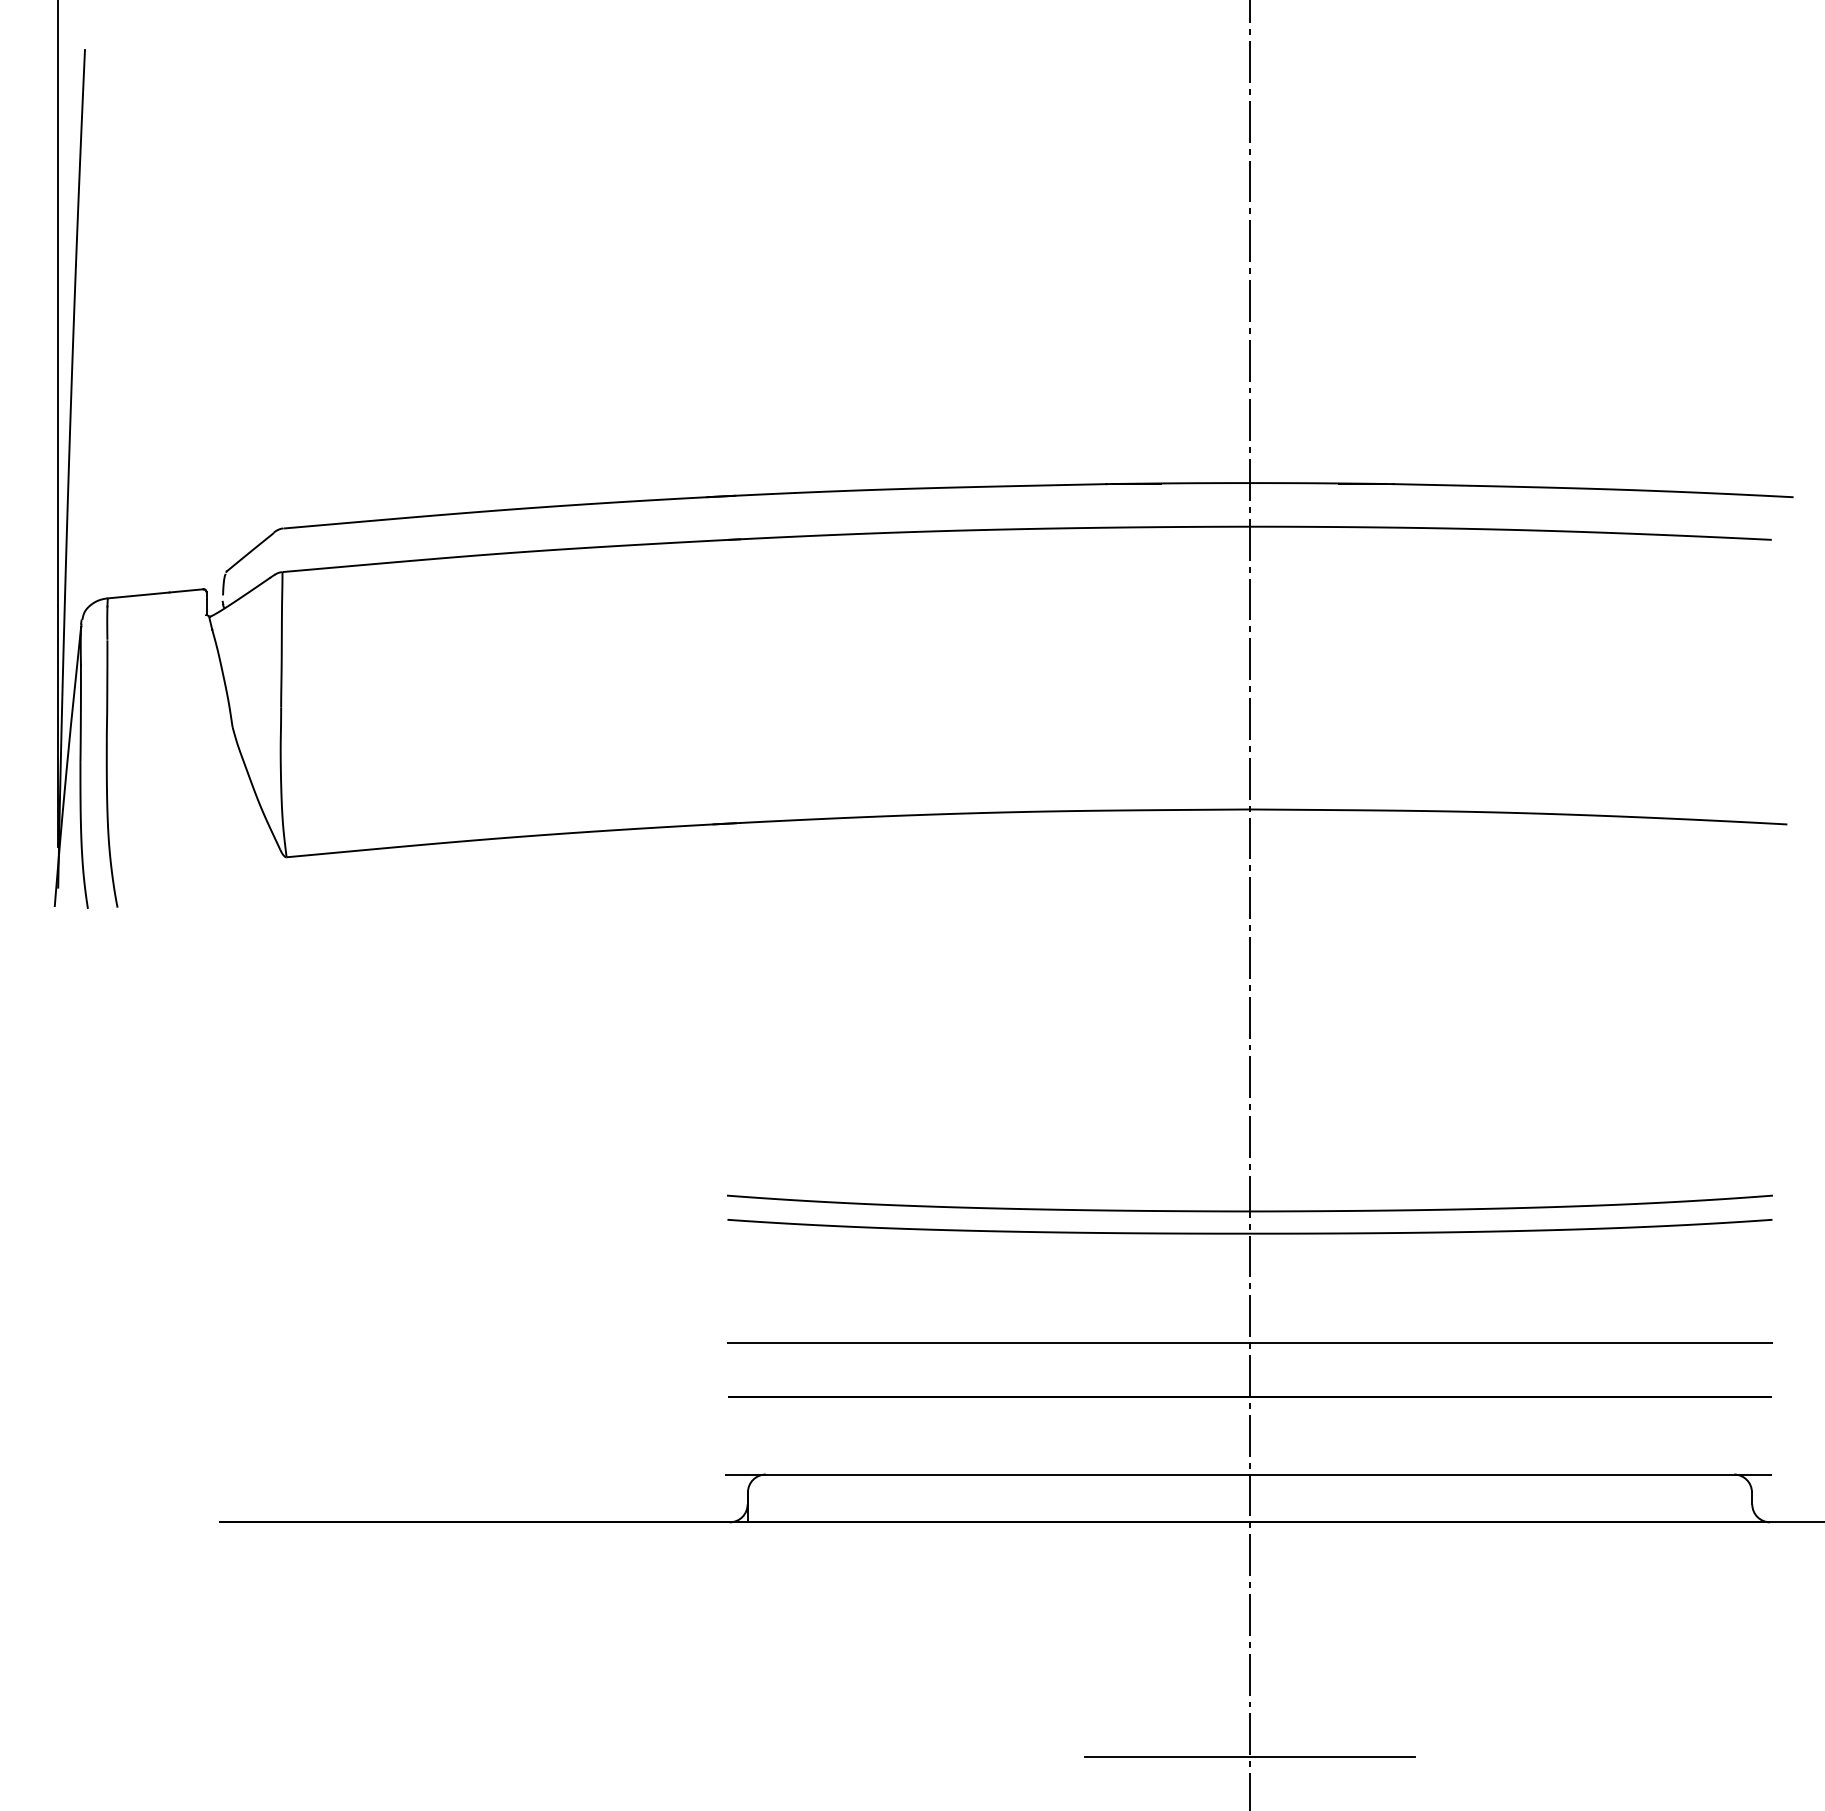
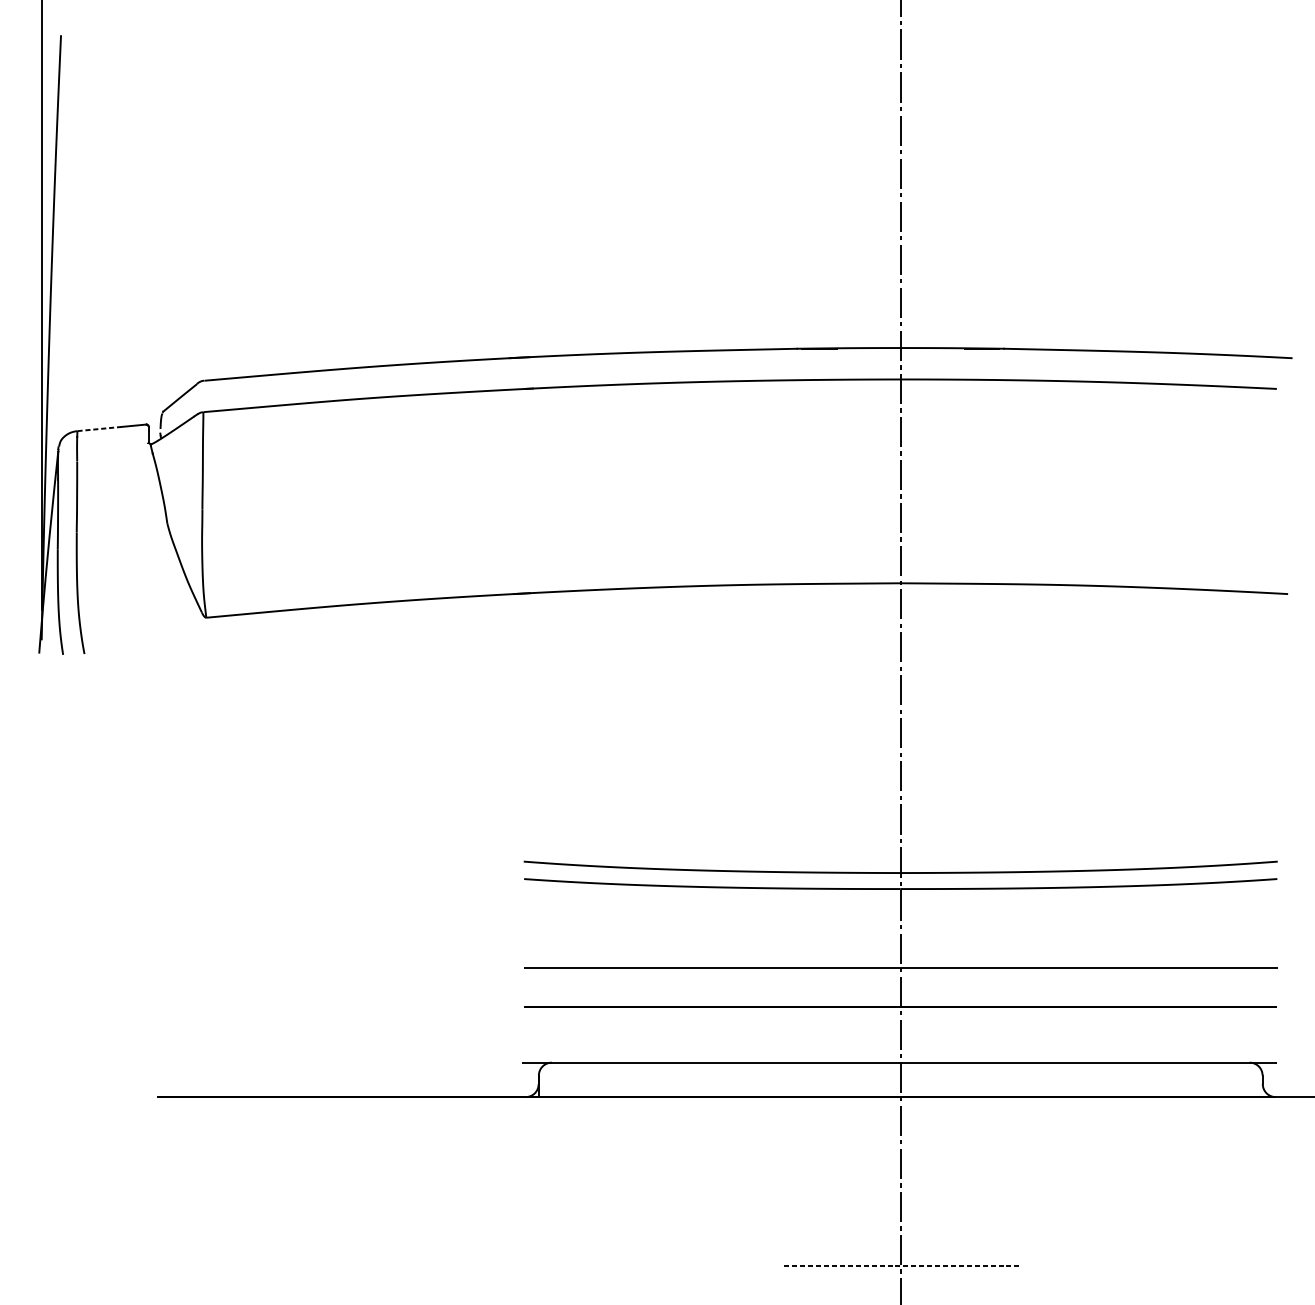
line: (138, 595) -> (99, 429), solid -> dashed
line: (1249, 1756) -> (900, 1265), solid -> dashed

